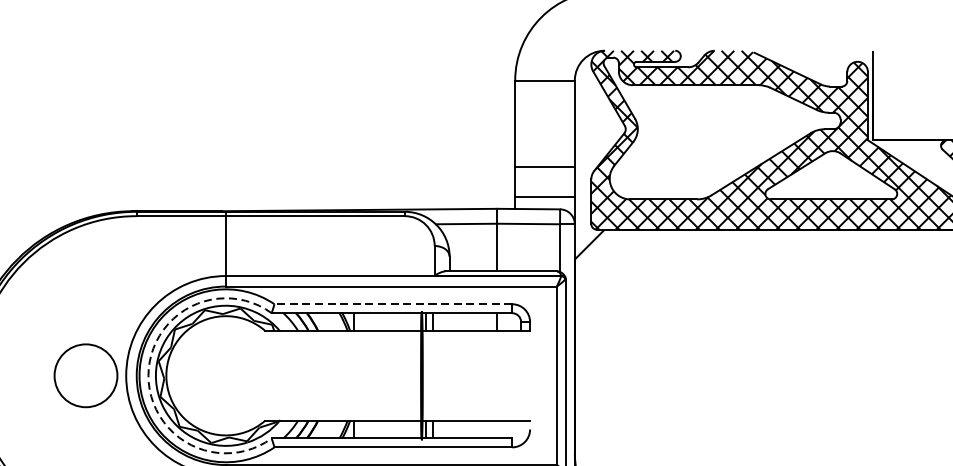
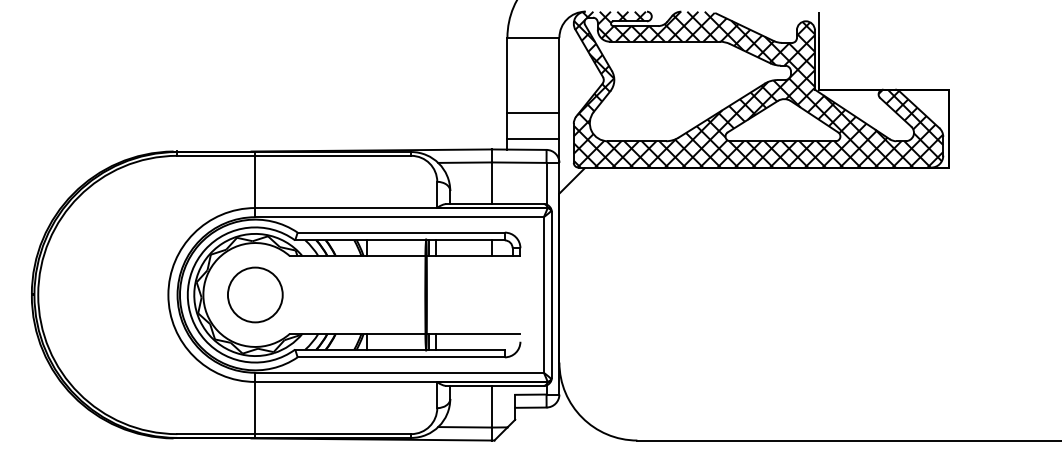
line: (393, 304) -> (401, 232), dashed -> solid
circle: (86, 375) -> (255, 294), moved
arc: (148, 375) -> (187, 294), dashed -> solid

